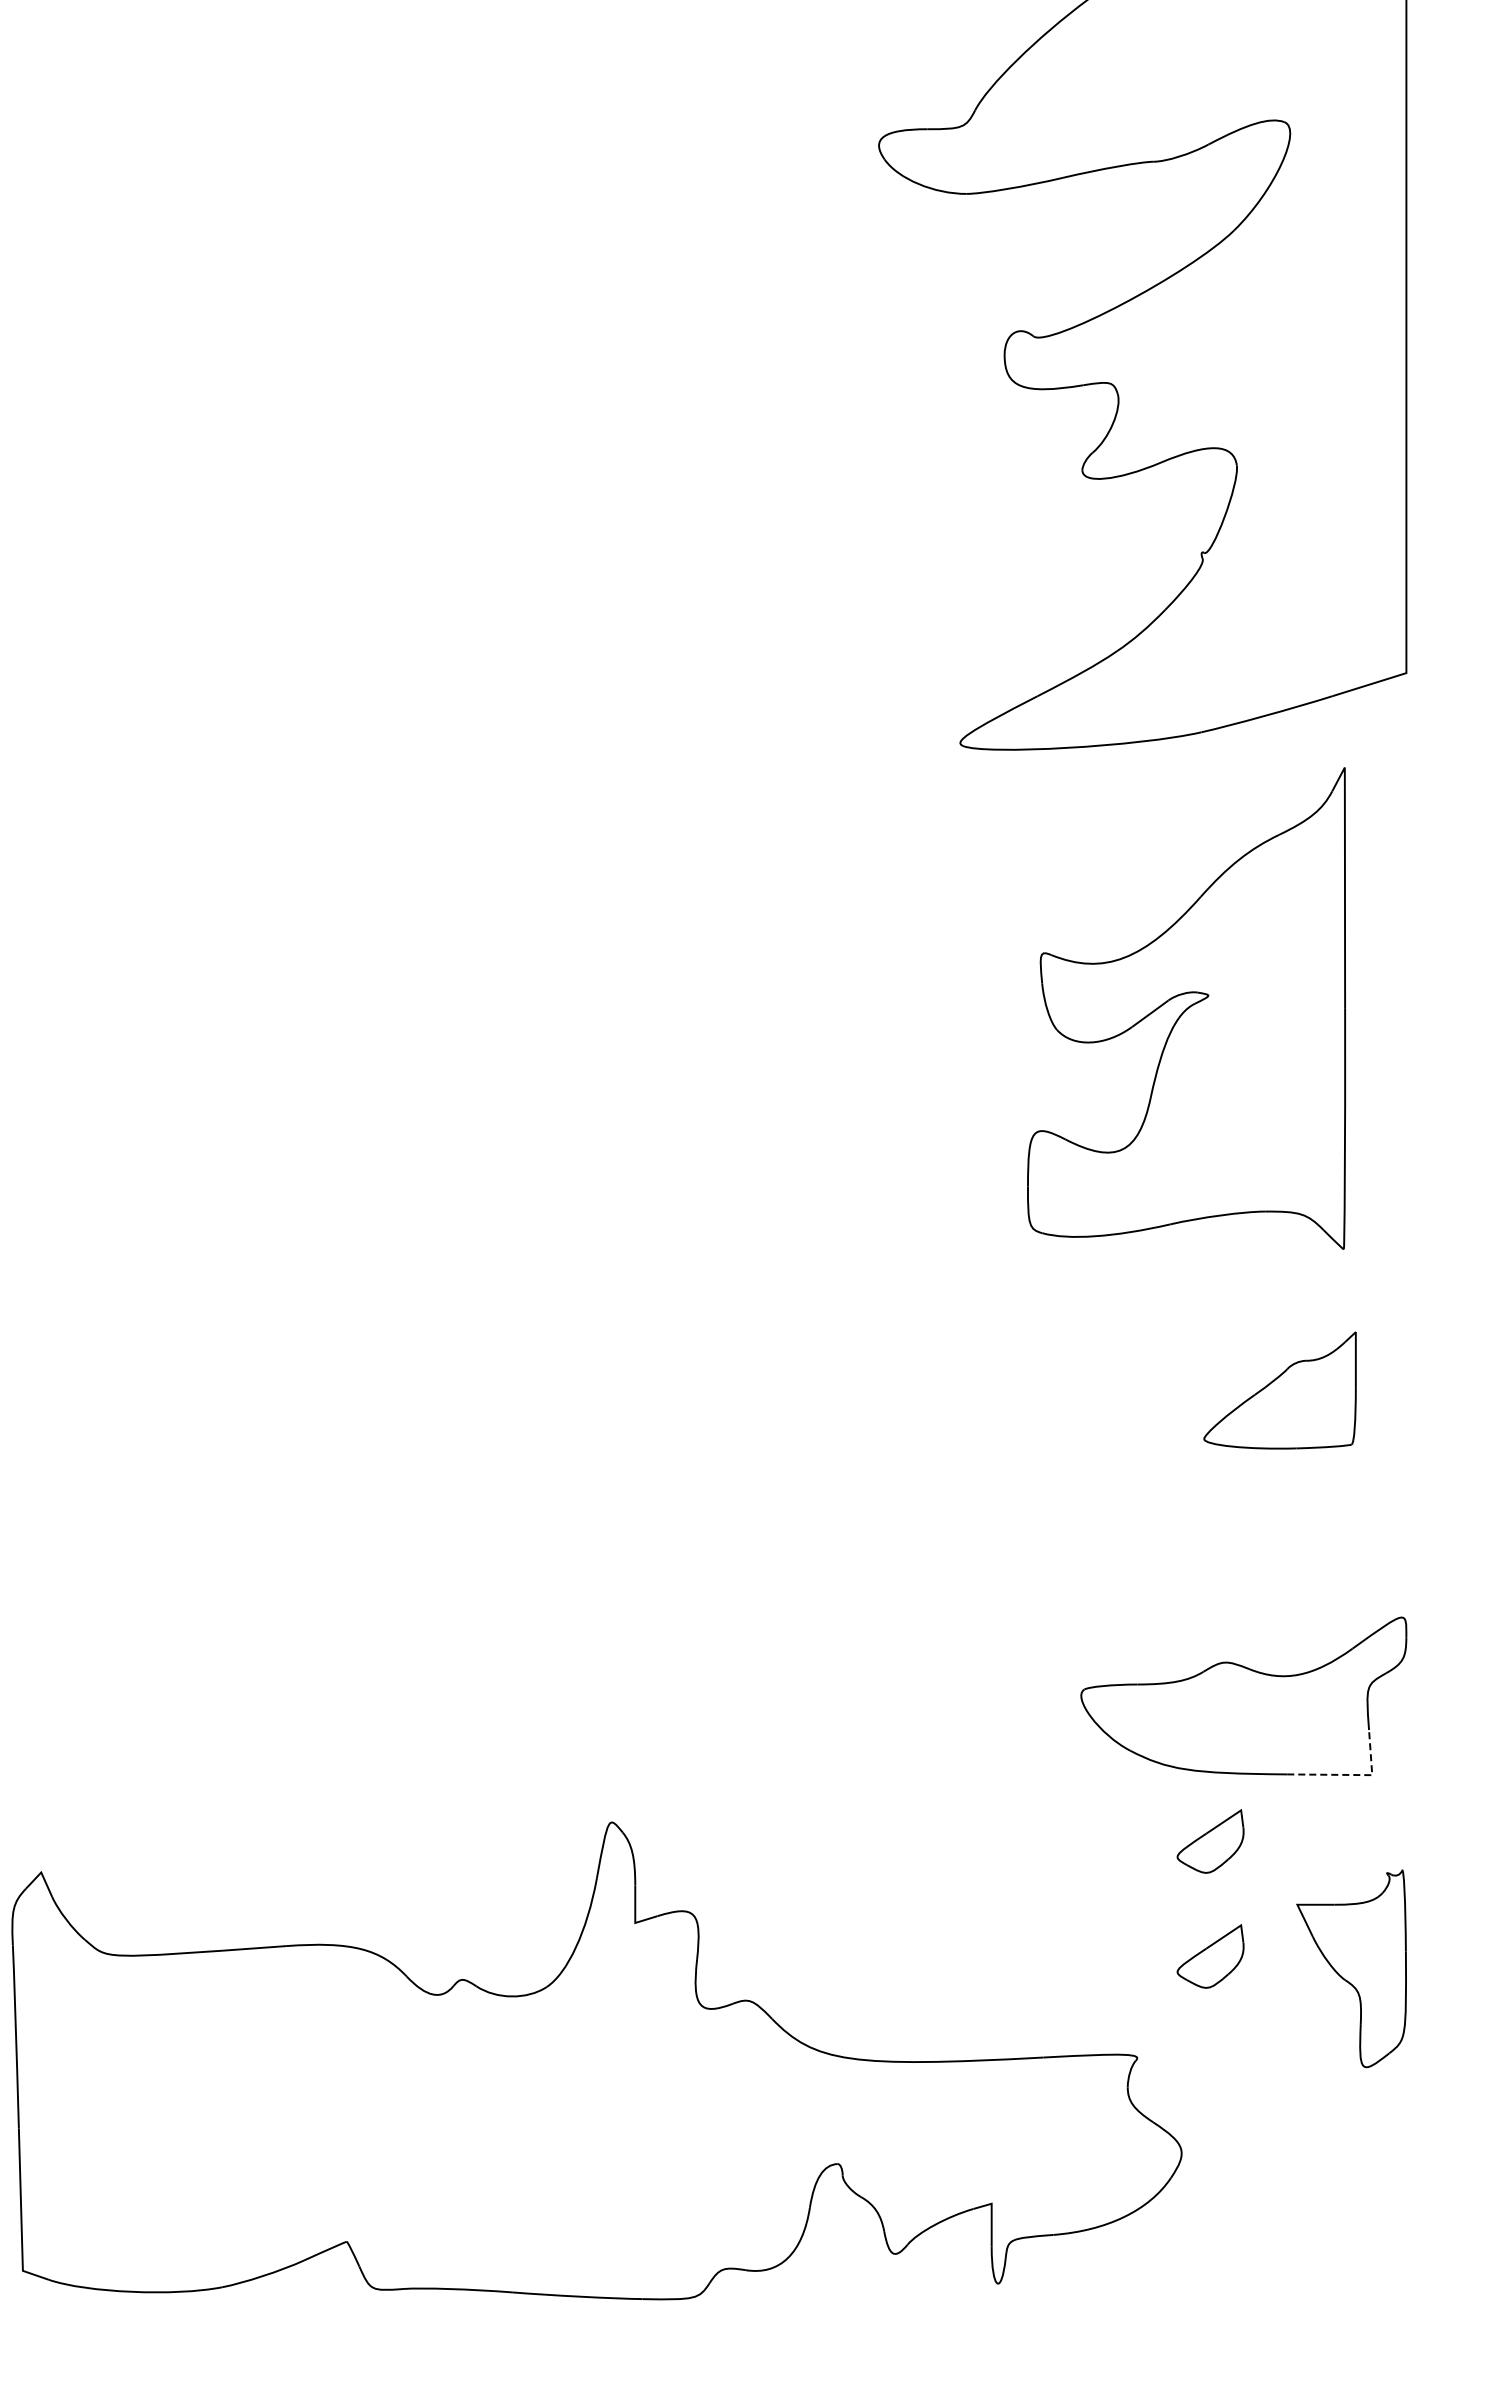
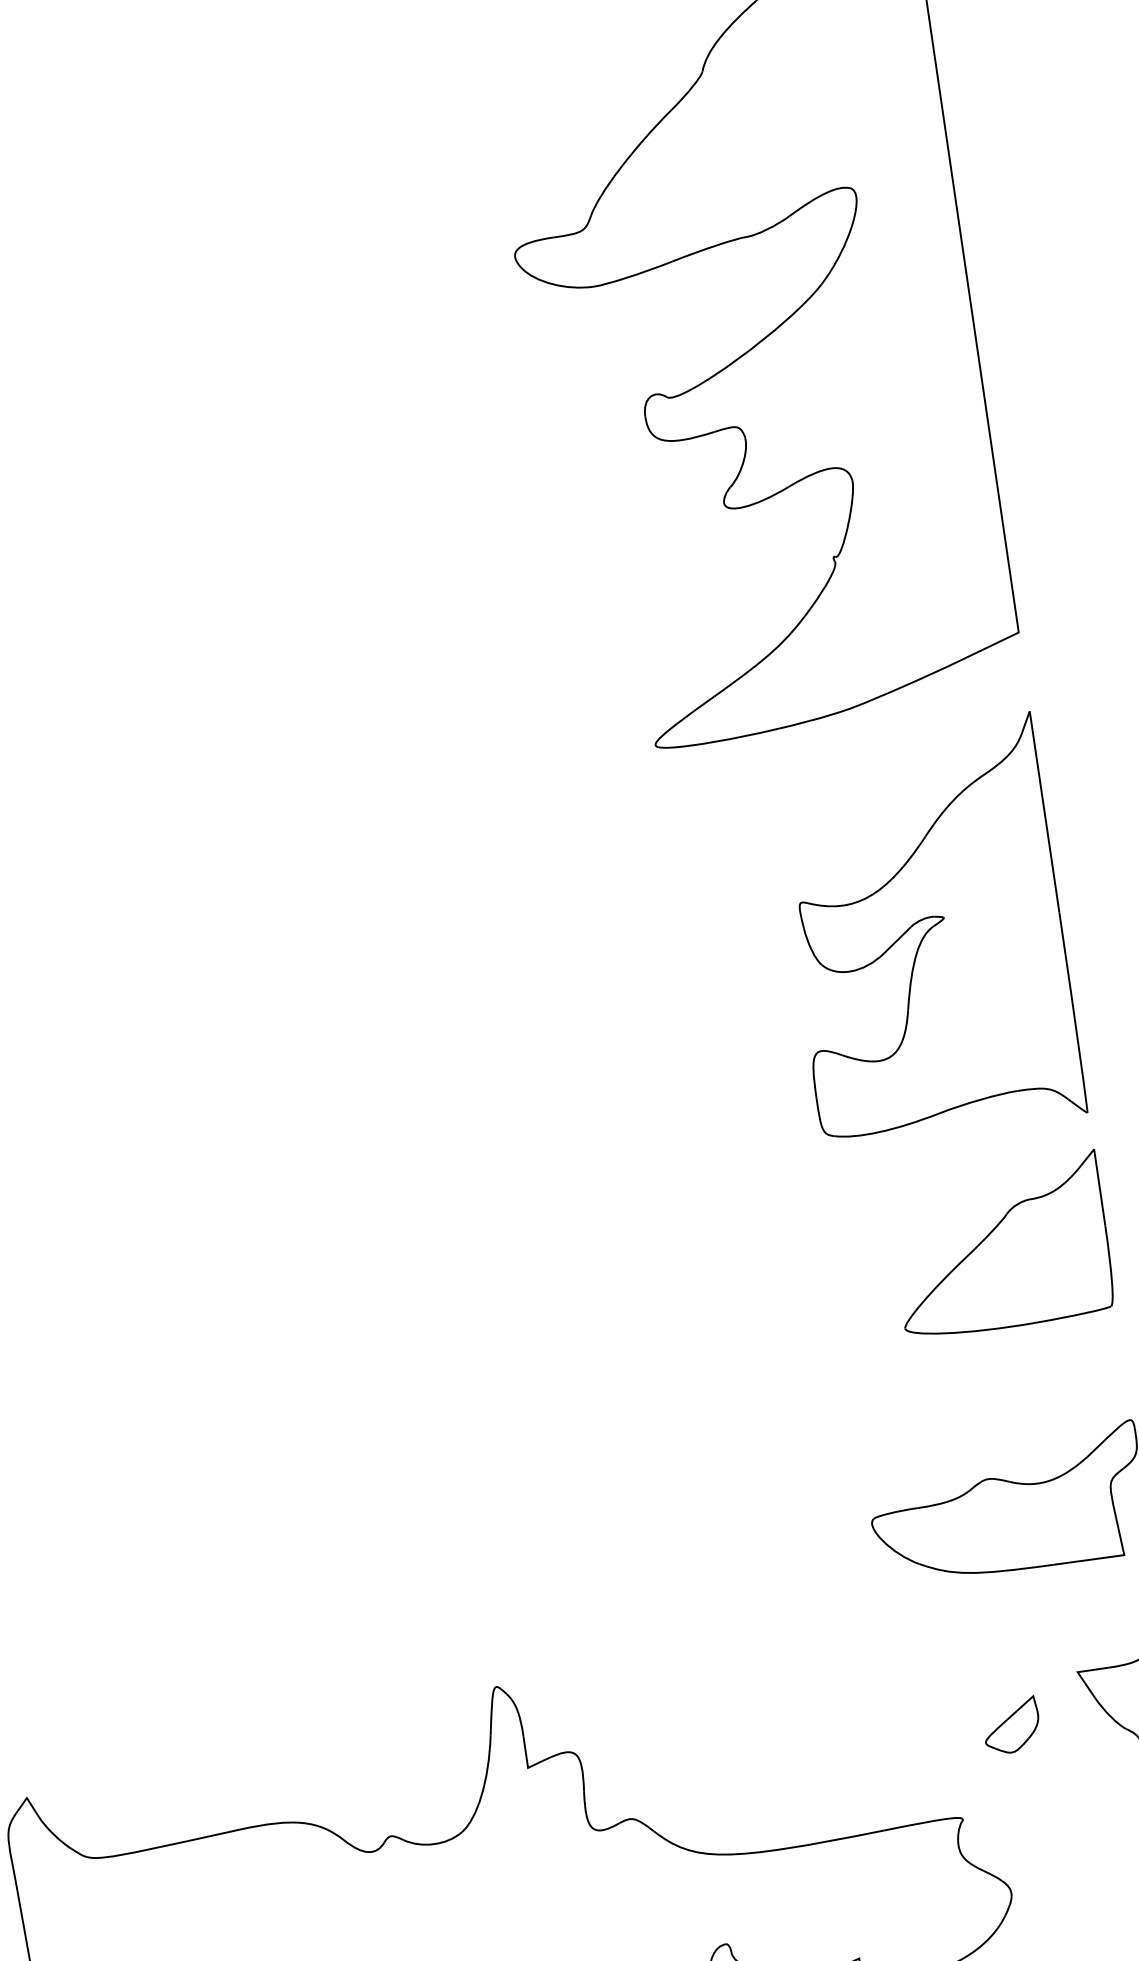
part: (1186, 1008) -> (927, 931), moved
part: (1279, 1390) -> (1000, 1245), size x1.67
line: (1353, 1775) -> (1108, 1557), dashed -> solid
part: (1210, 1841) -> (997, 1630), removed

